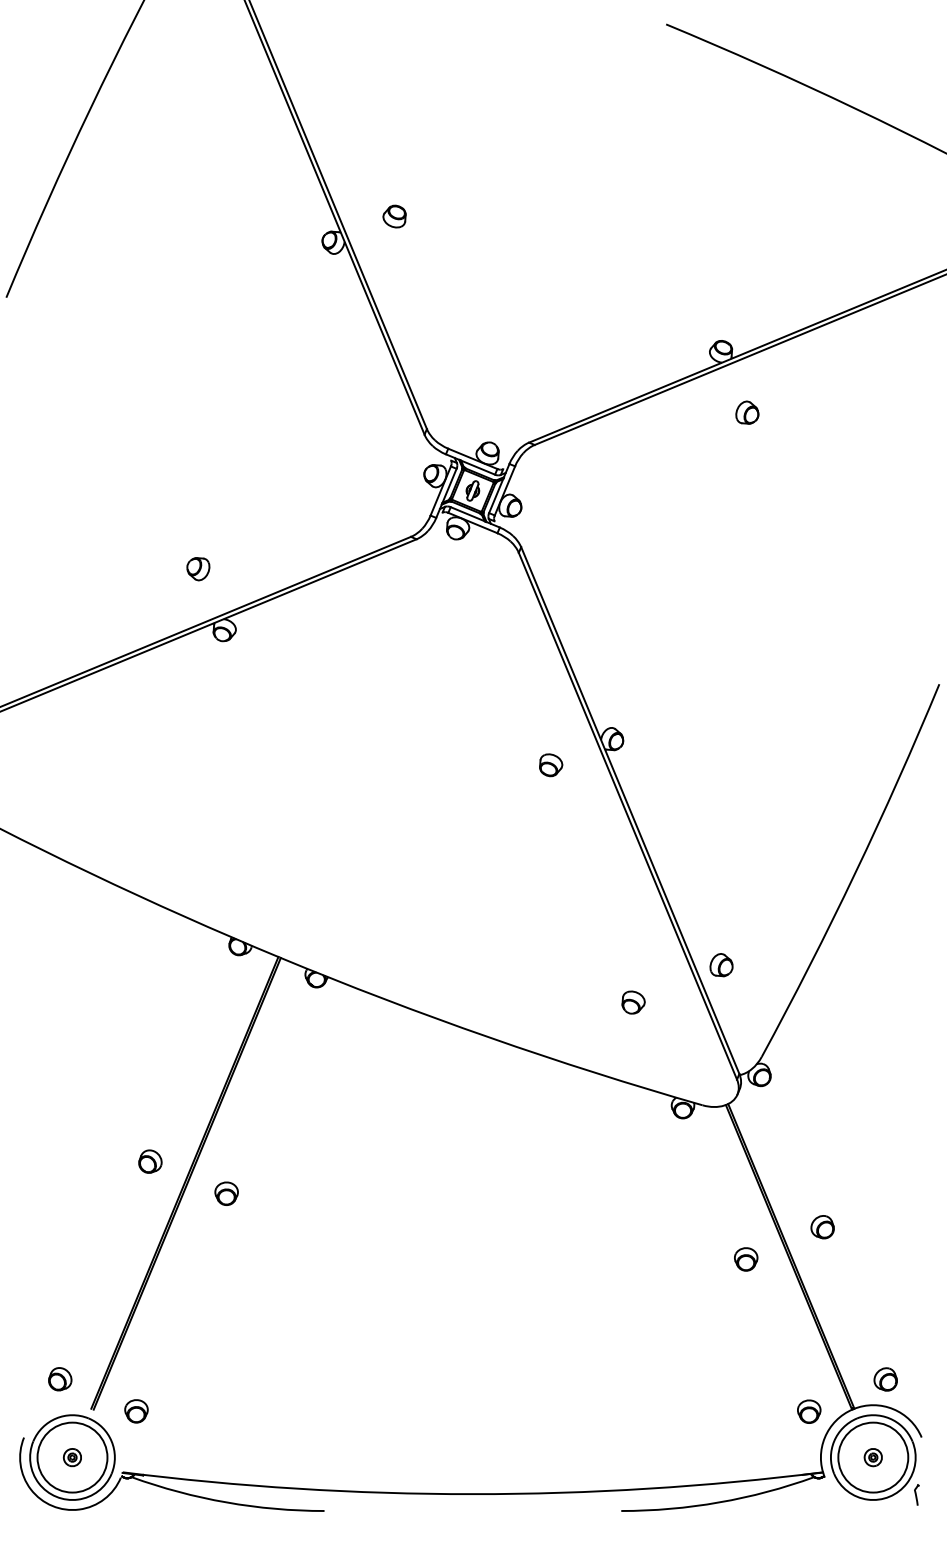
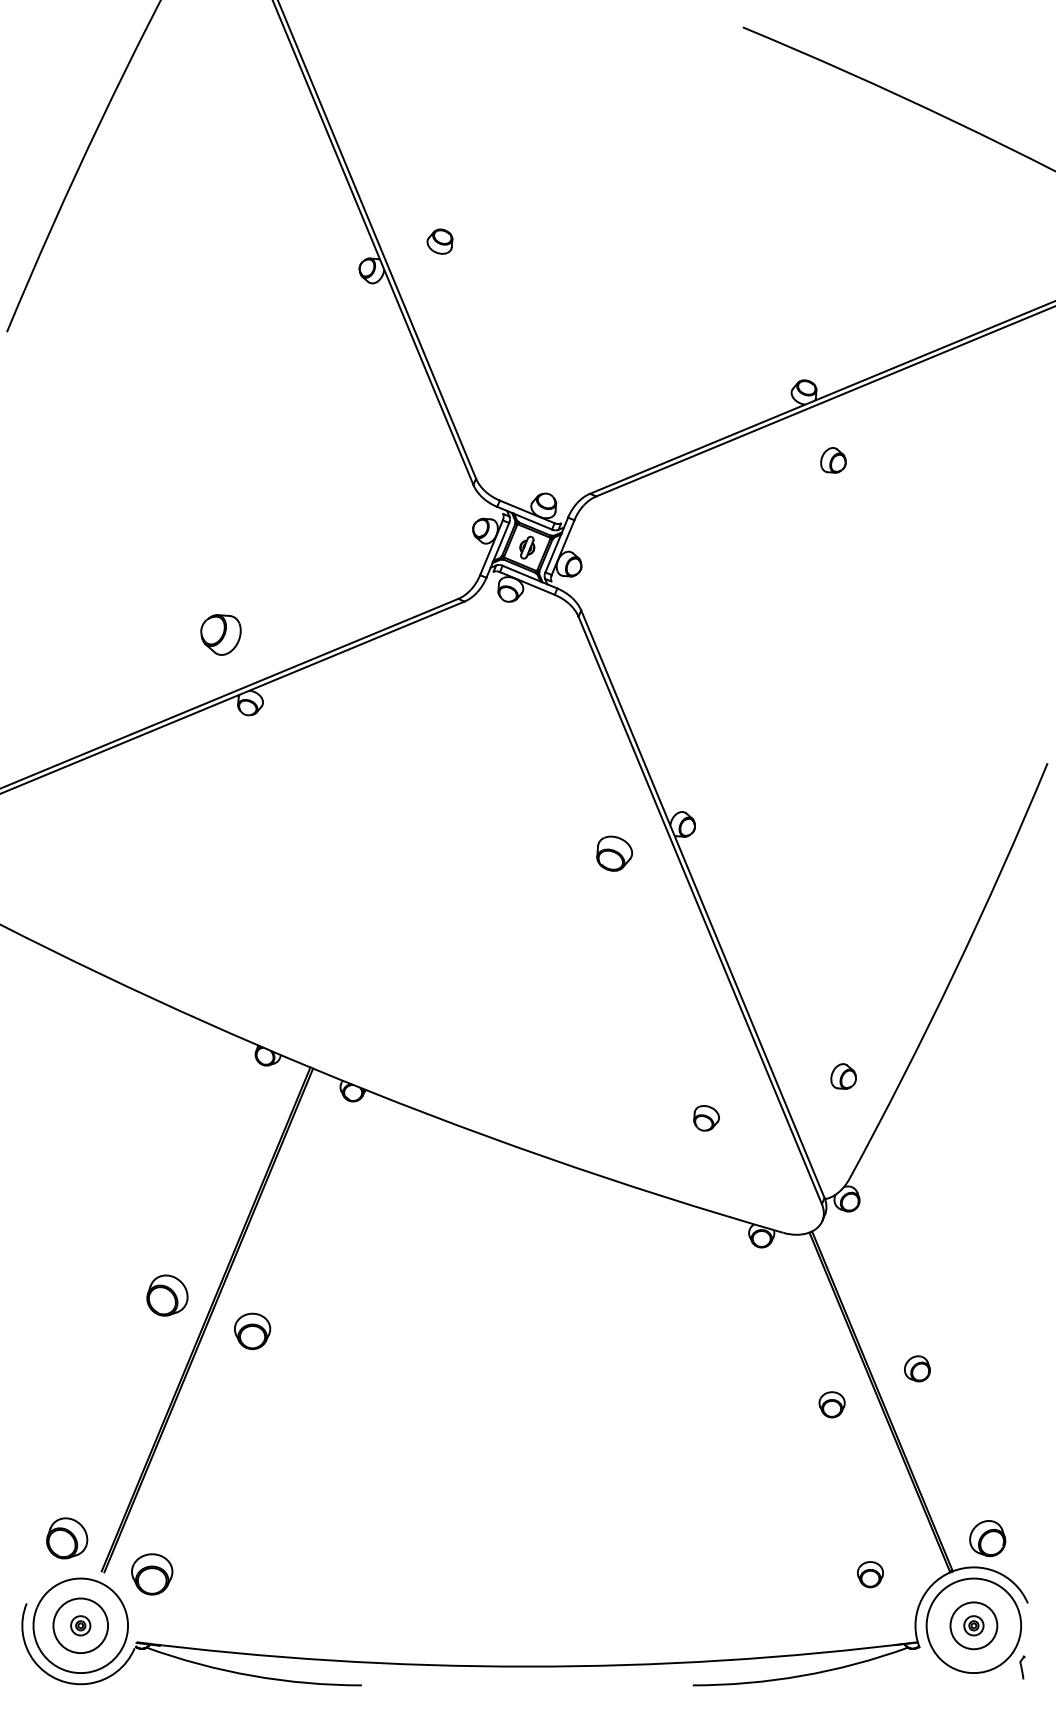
part: (198, 568) -> (221, 634), size x1.6
part: (551, 765) -> (614, 853), size x1.4
part: (721, 965) -> (843, 1076), moved
part: (150, 1161) -> (167, 1295), size x1.6
part: (226, 1193) -> (252, 1331), size x1.4
part: (59, 1379) -> (66, 1538), size x1.6
part: (885, 1379) -> (987, 1538), size x1.4
part: (135, 1410) -> (151, 1573), size x1.6
part: (809, 1411) -> (870, 1574), moved
circle: (72, 1457) -> (80, 1625), size x0.7
circle: (872, 1457) -> (973, 1625), size x0.6

